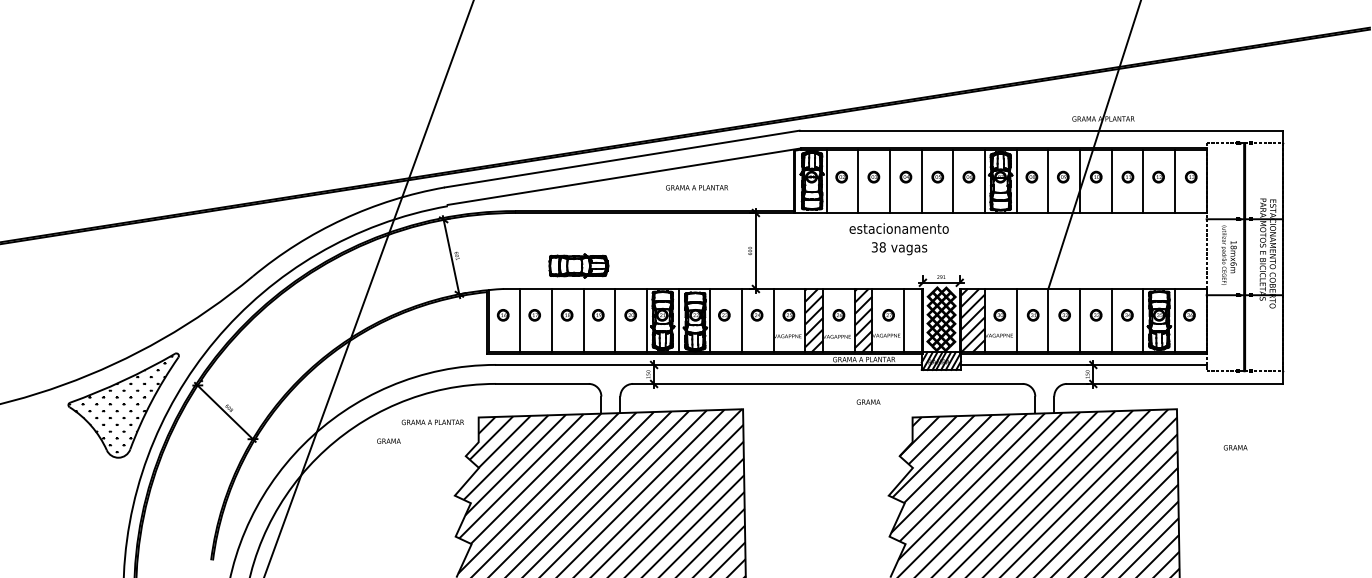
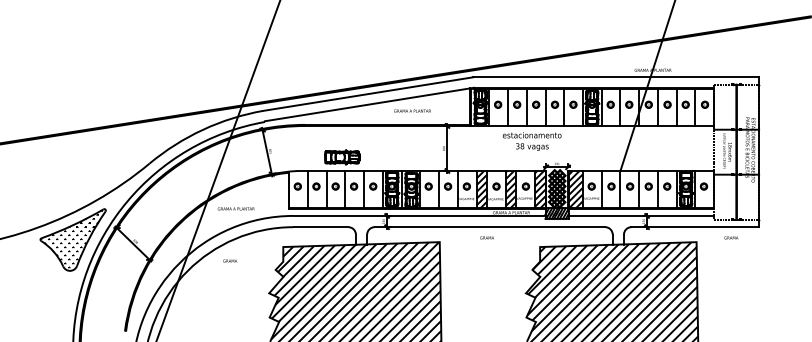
hatch: (913, 320) -> (540, 189), added
text: (867, 401) -> (486, 237), moved
text: (431, 421) -> (235, 208), moved
text: (1235, 446) -> (731, 237), moved

